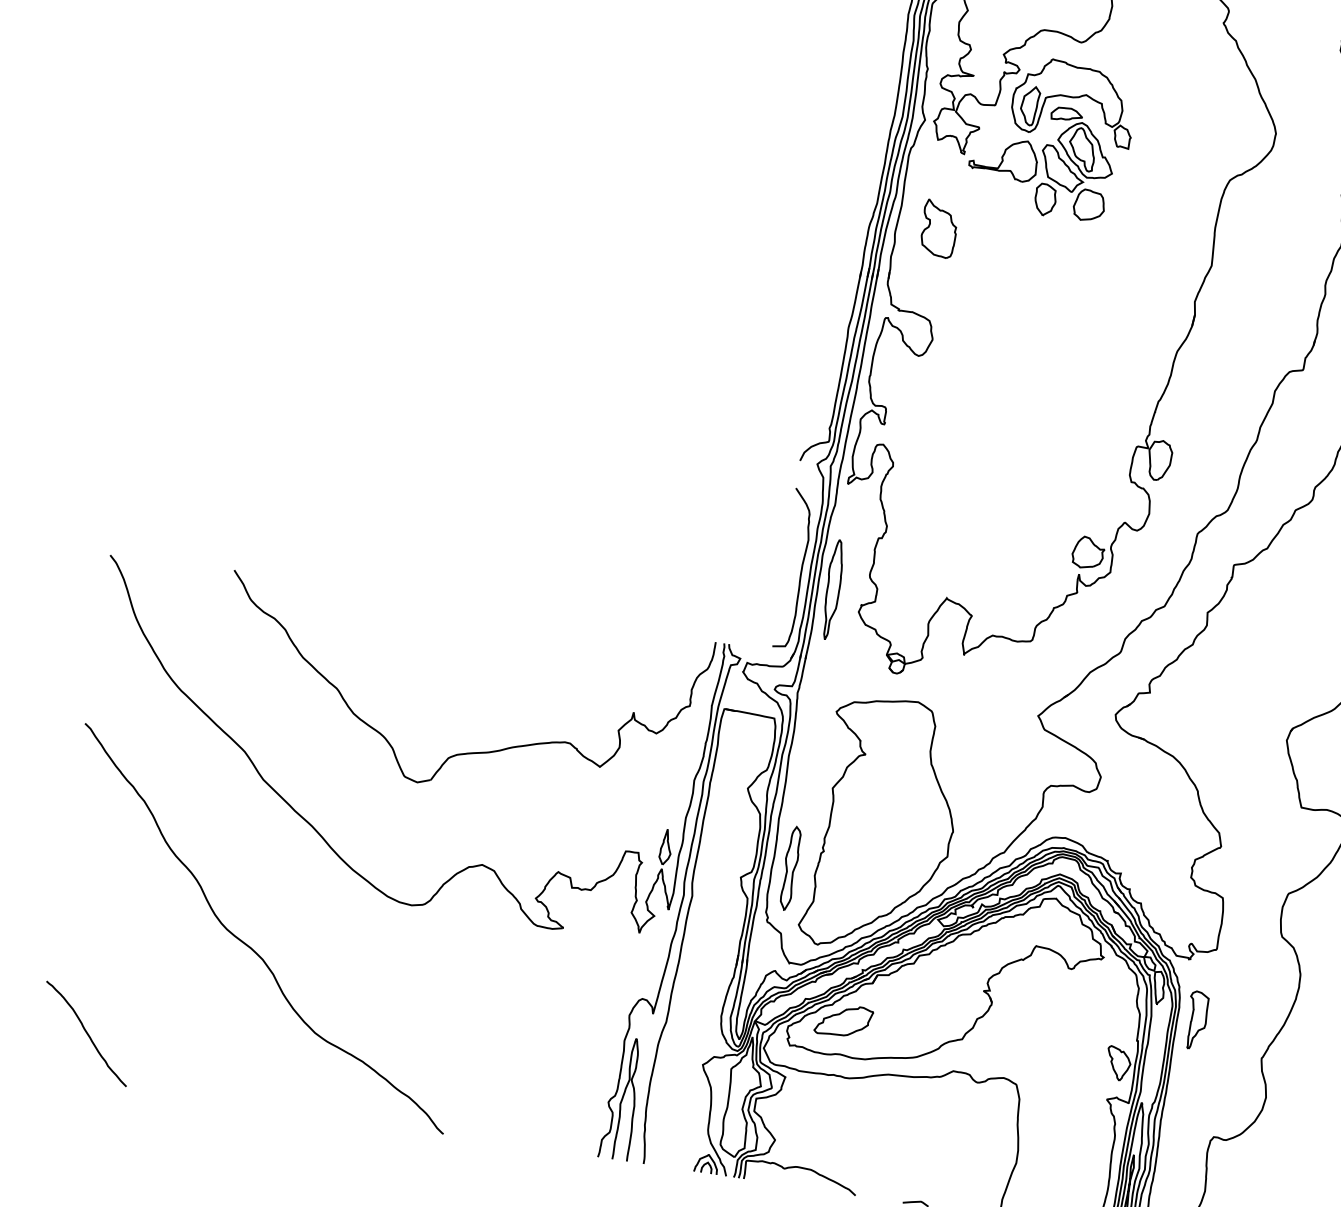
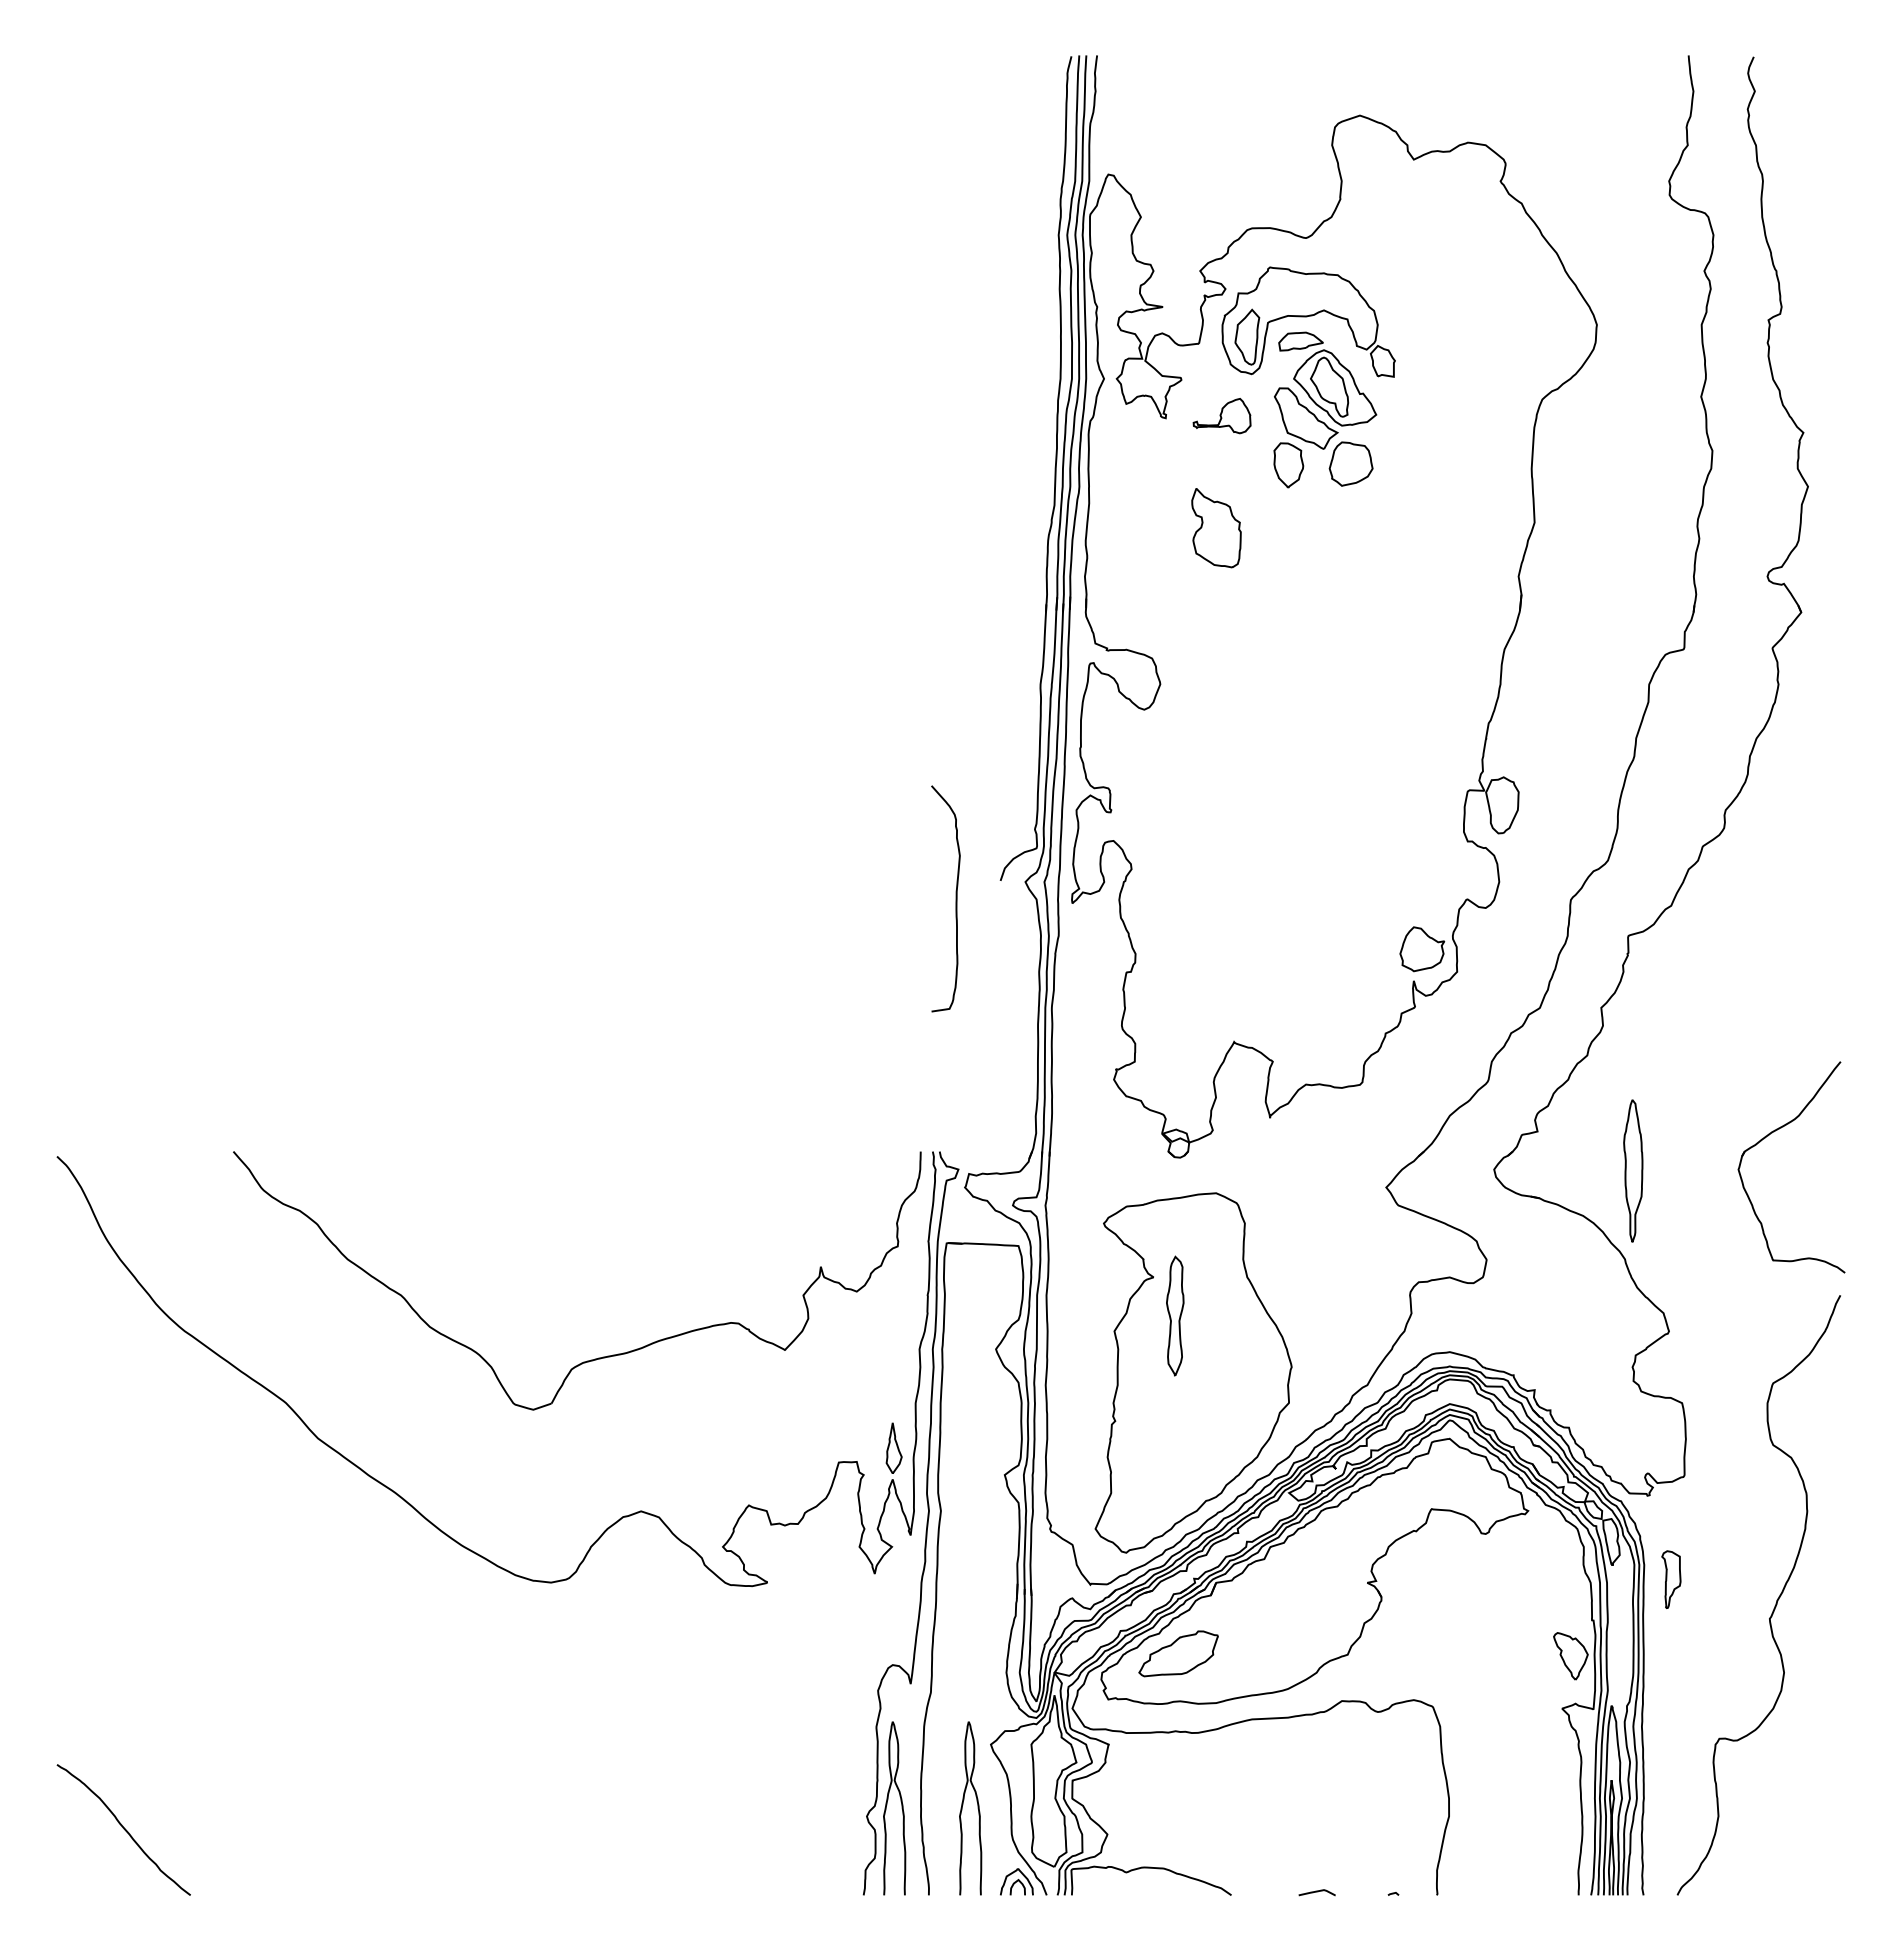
part: (1003, 157) -> (1221, 415), size x0.6
part: (939, 229) -> (1216, 528), moved
curve: (800, 569) -> (955, 898), moved
part: (833, 589) -> (1633, 1170), moved
part: (790, 868) -> (1175, 1315), moved
curve: (251, 947) -> (335, 1674), removed
part: (1196, 1020) -> (1671, 1579), size x0.7
curve: (686, 1108) -> (977, 1808), added

